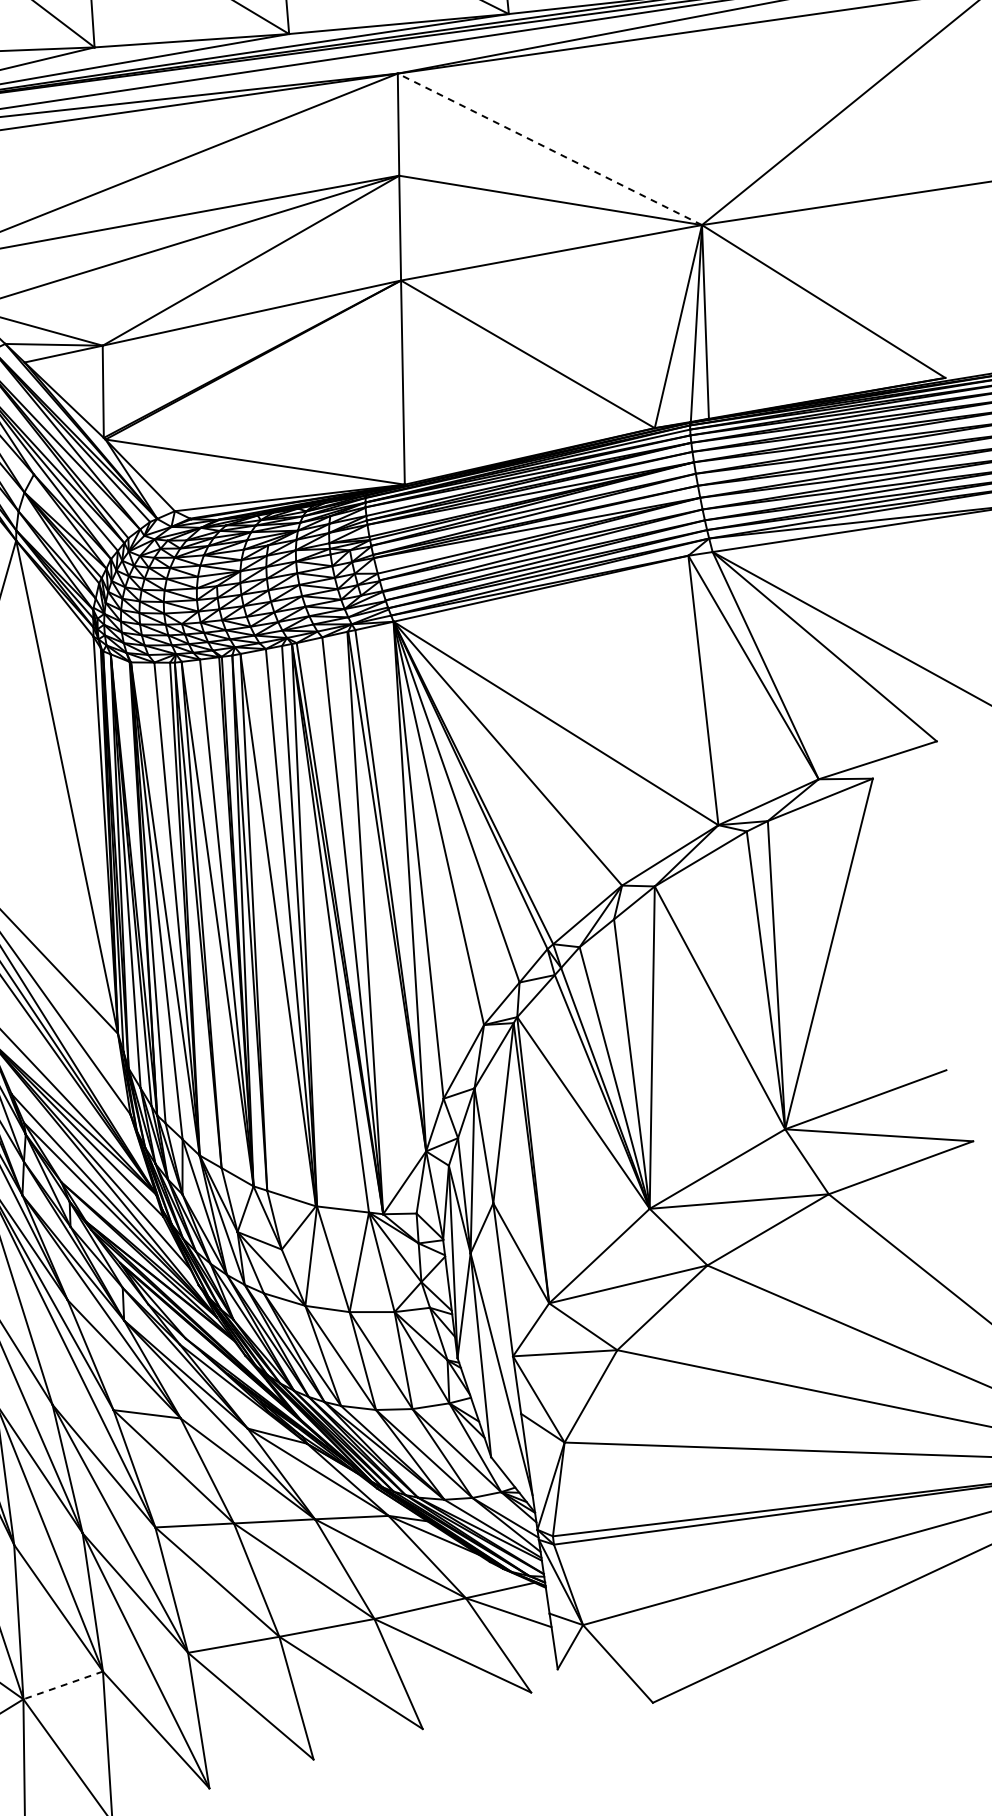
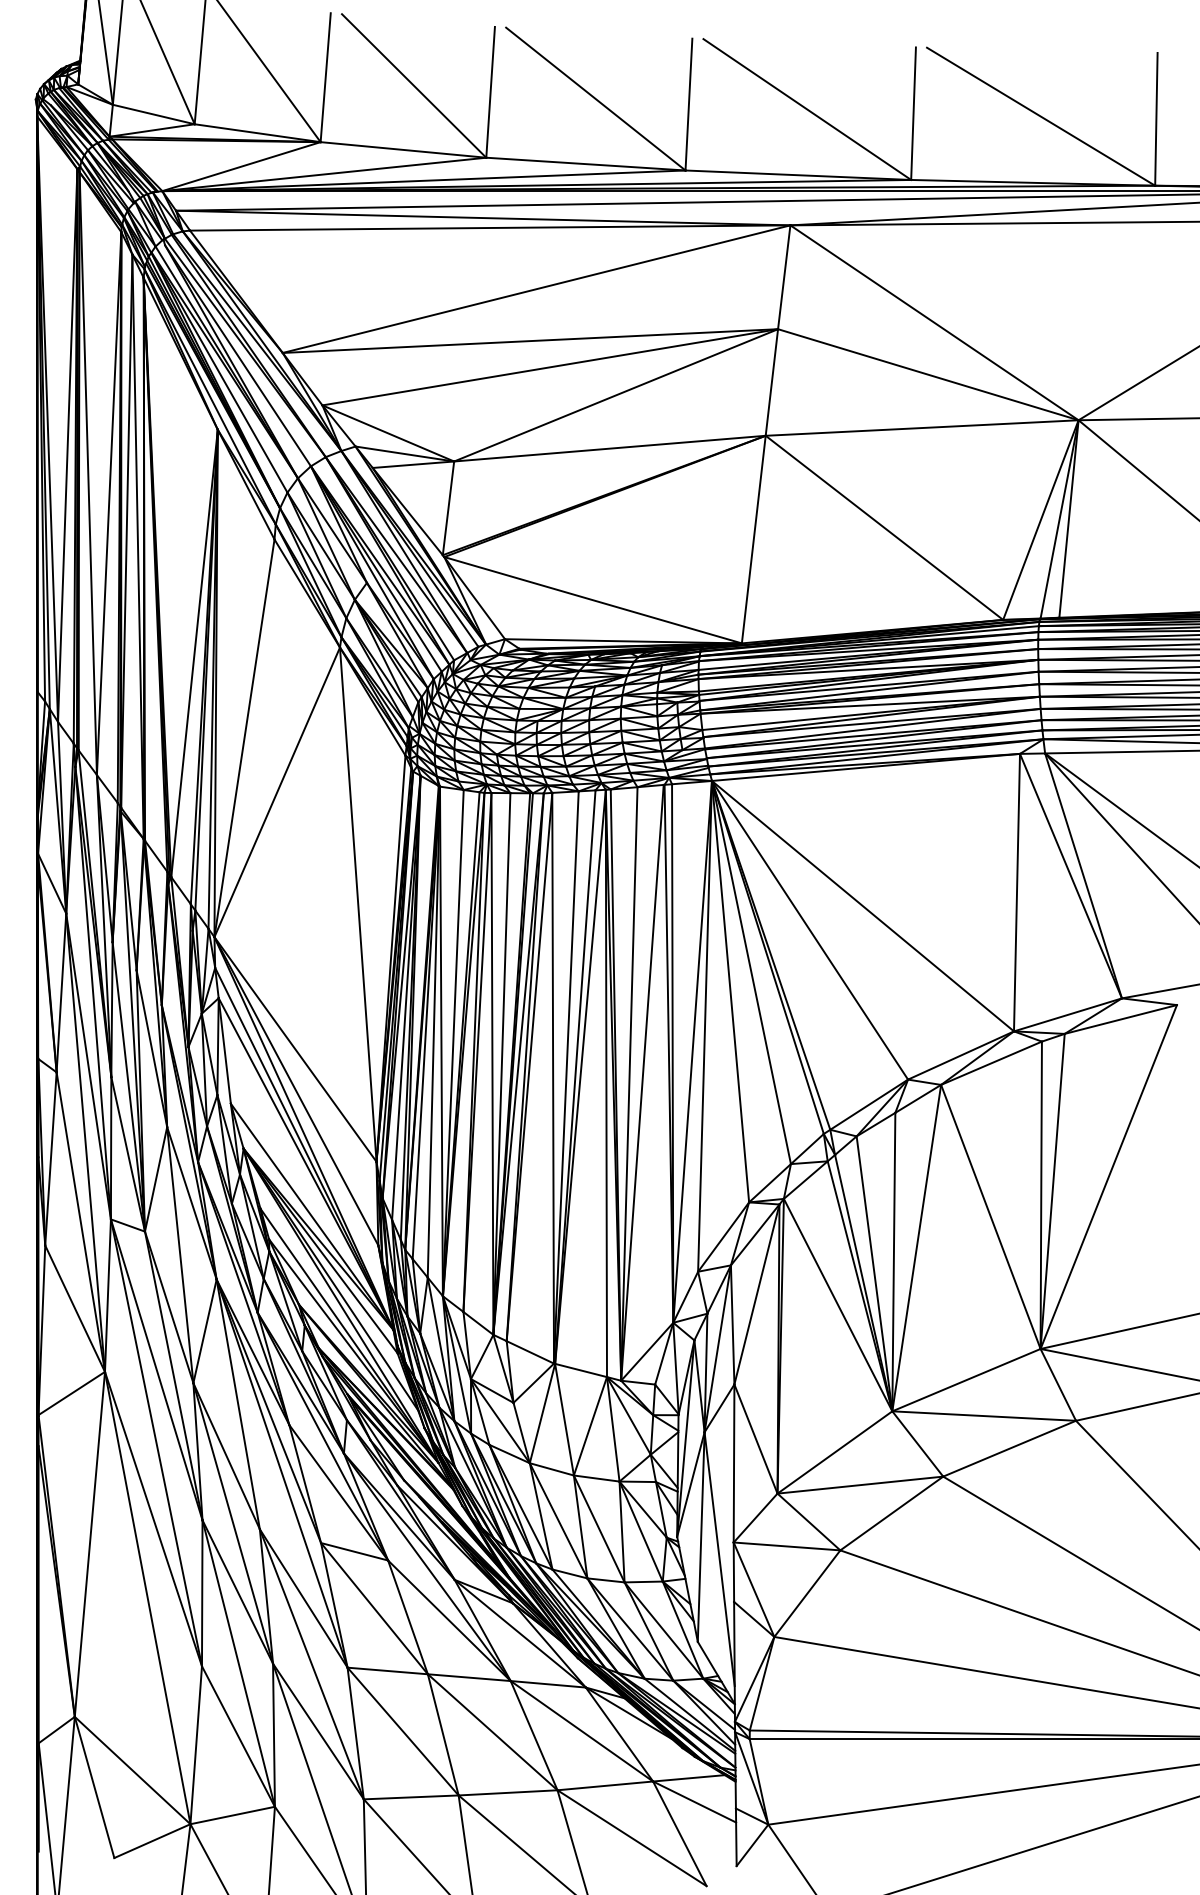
line: (549, 149) -> (934, 322), dashed -> solid
line: (63, 1685) -> (232, 1815), dashed -> solid

